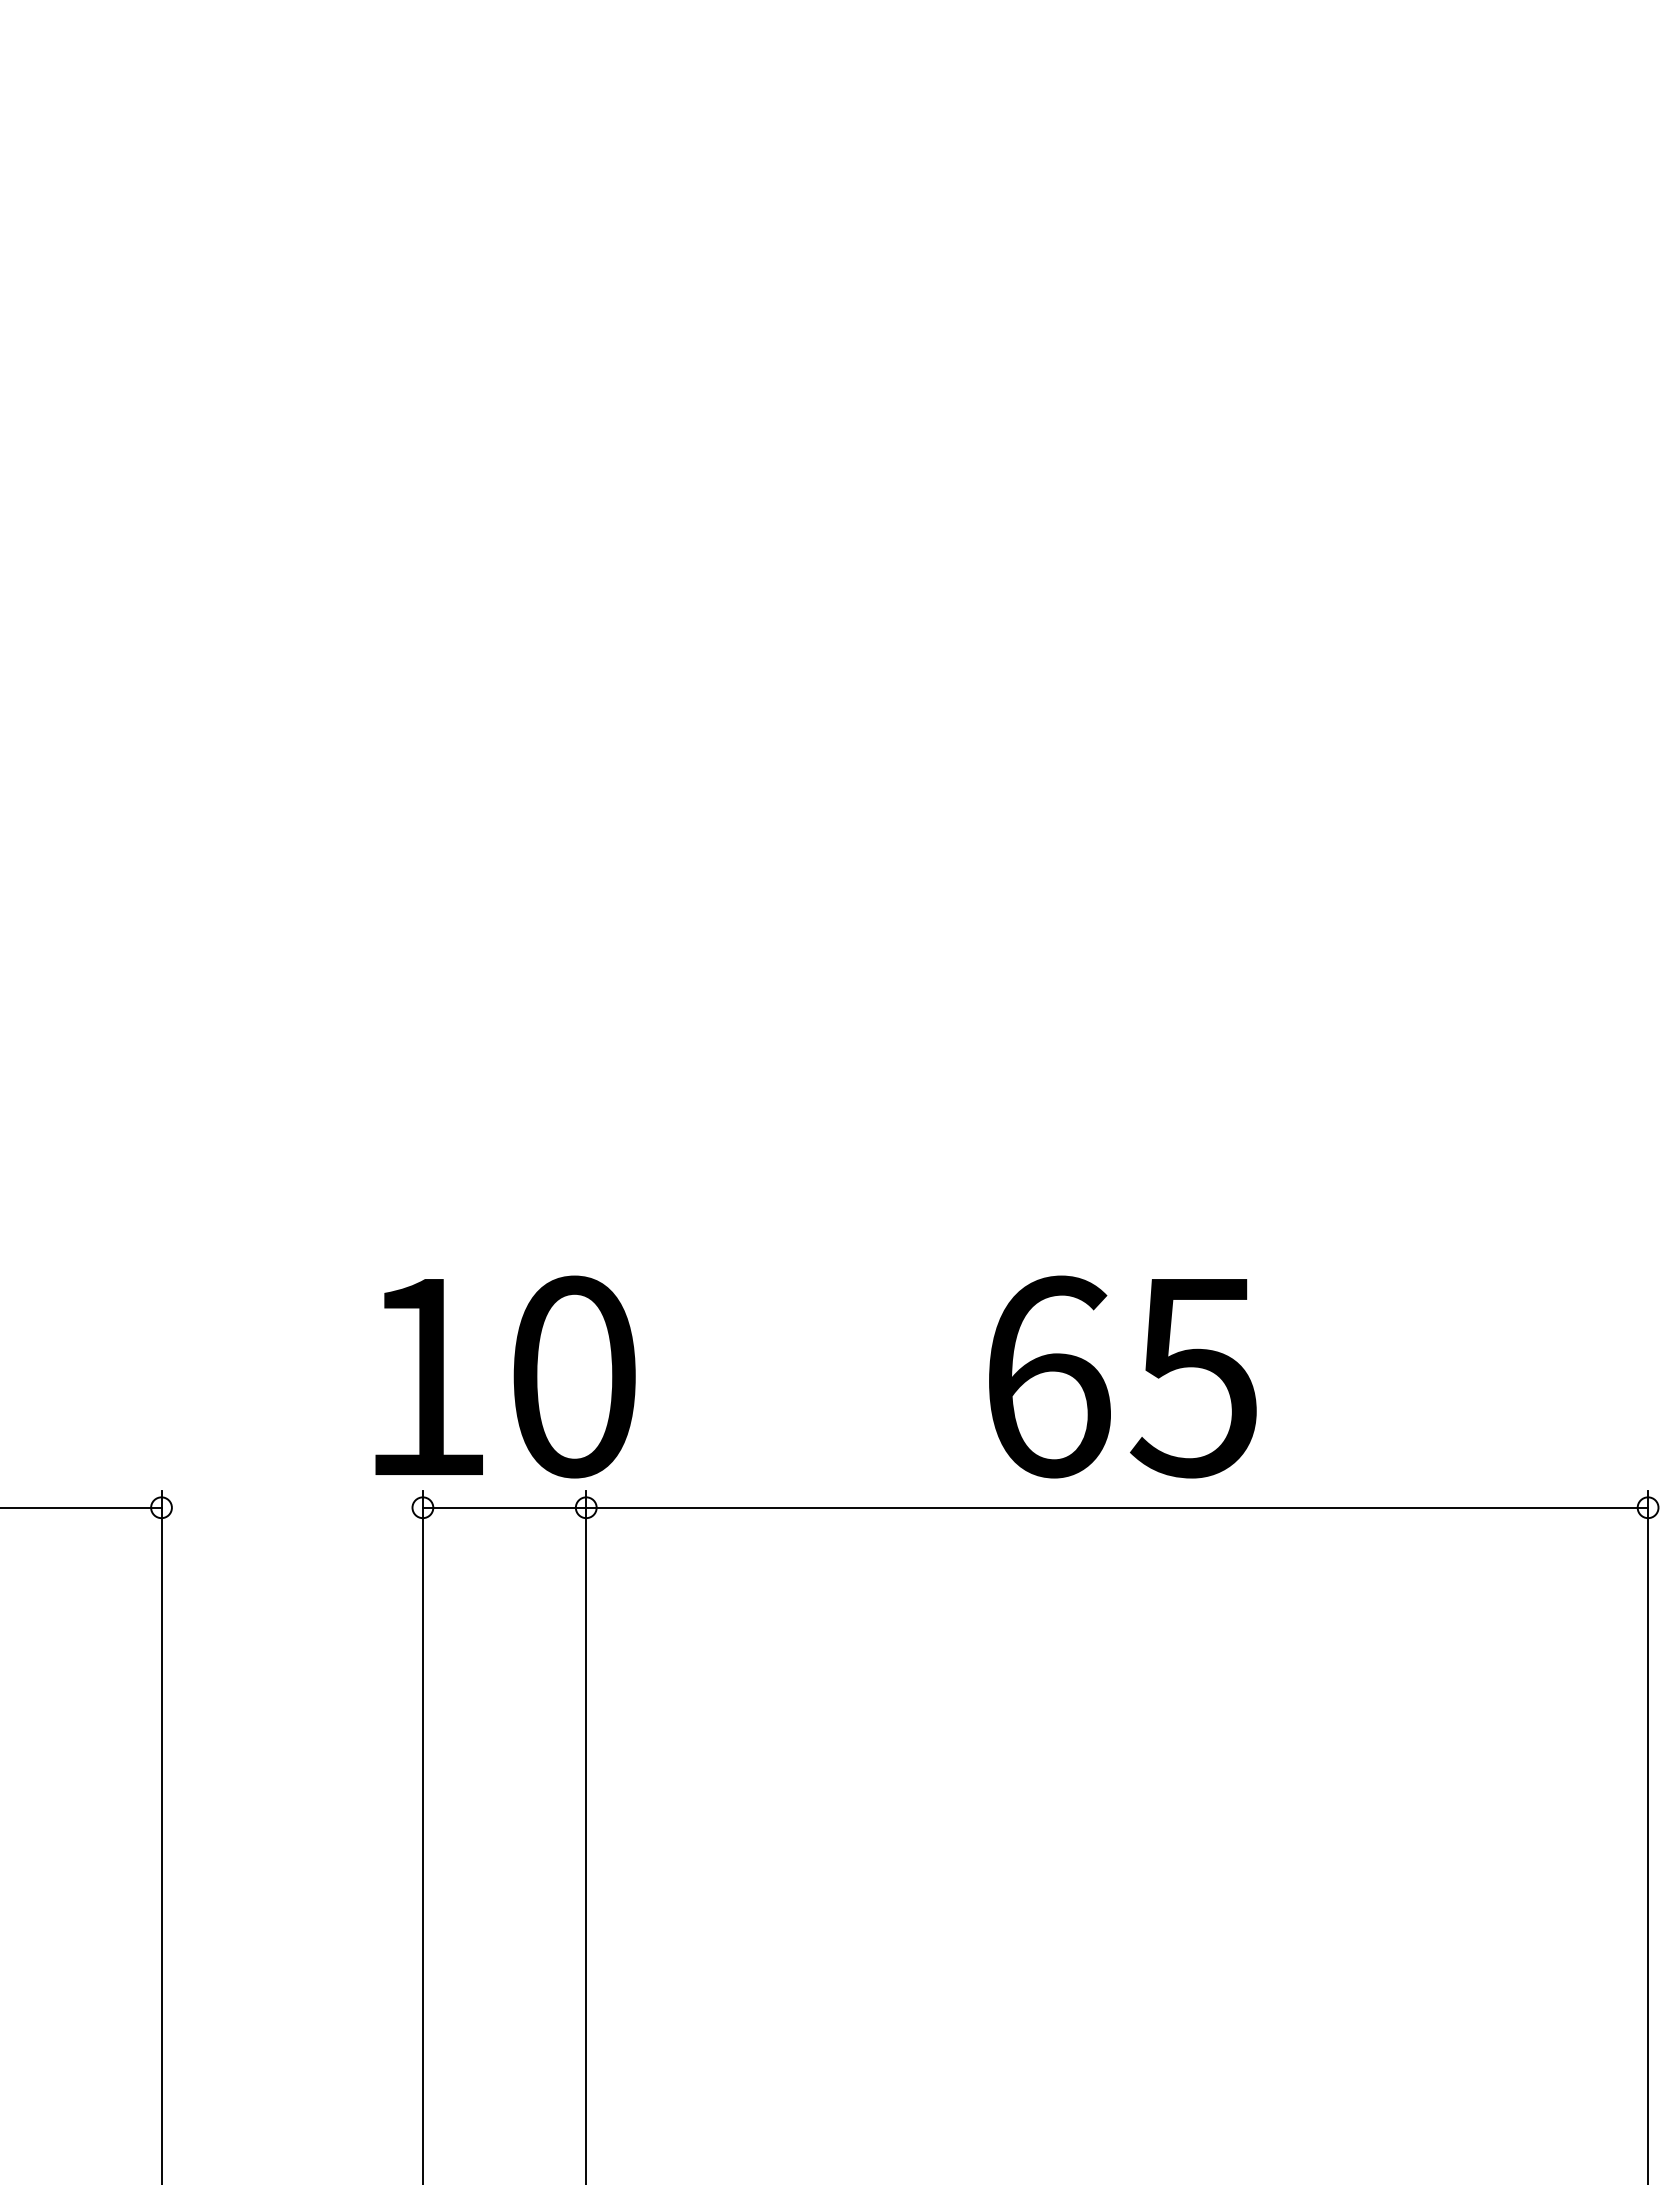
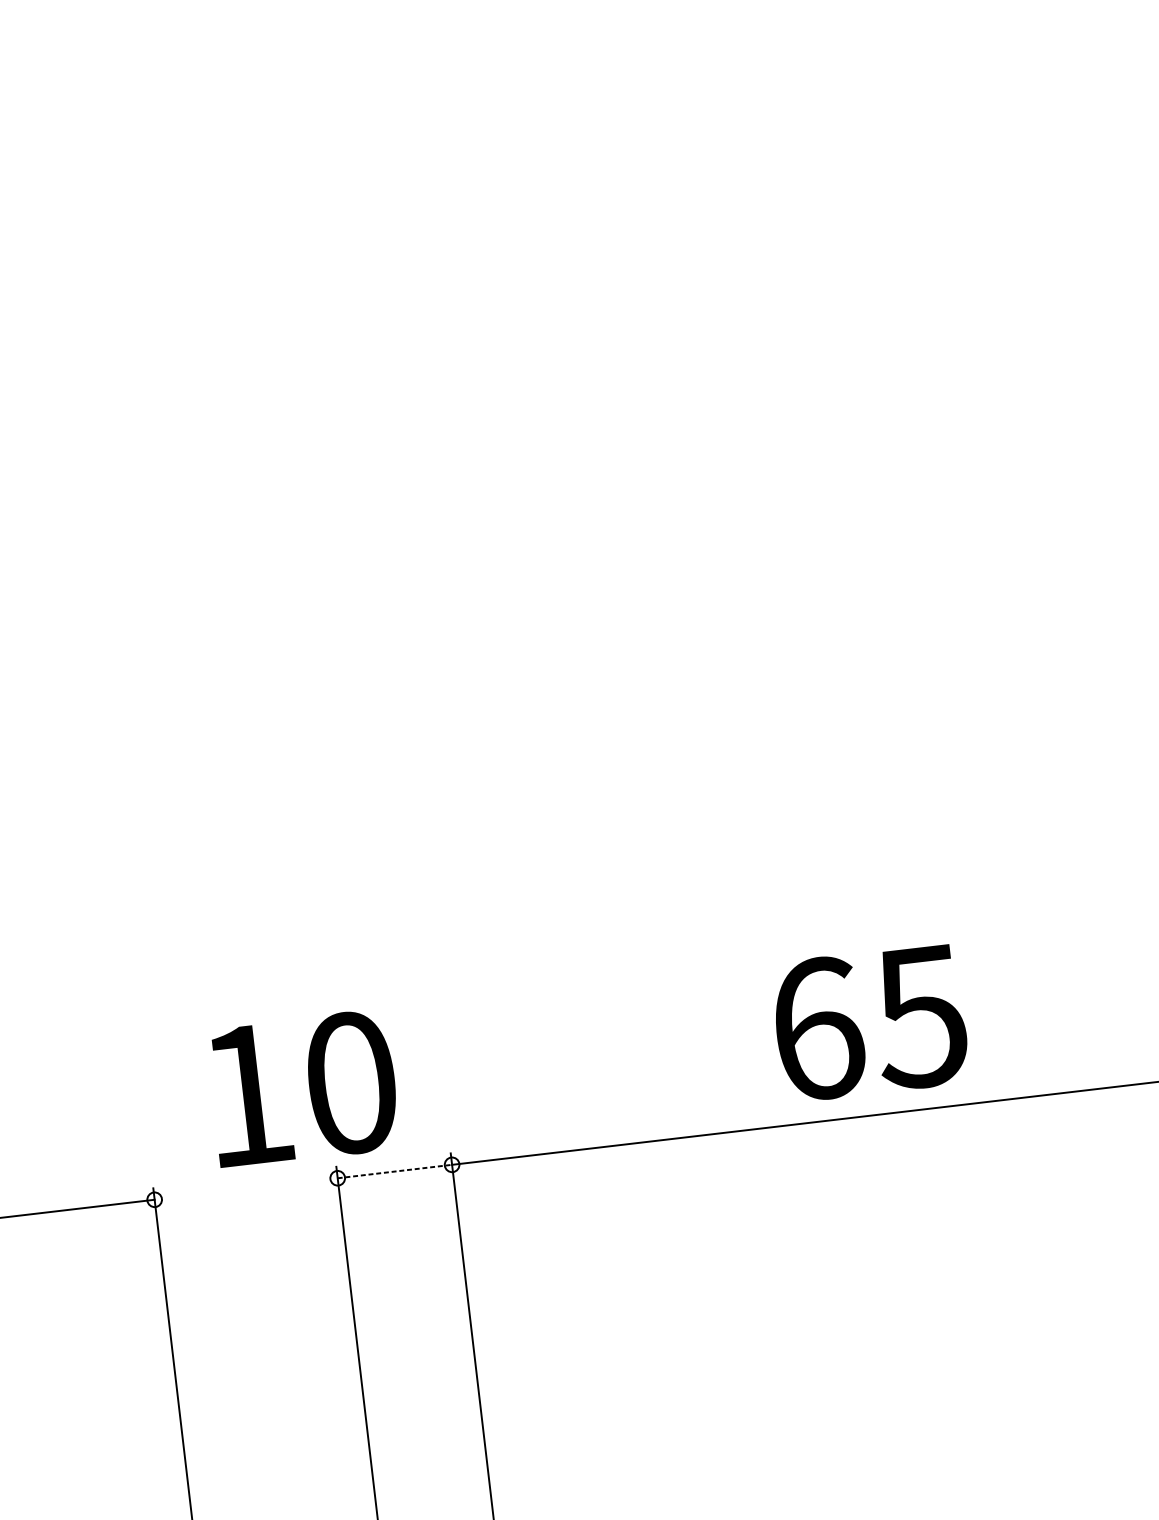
text: (505, 1376) -> (303, 1088), moved
text: (1122, 1376) -> (870, 1022), moved
line: (504, 1507) -> (394, 1171), solid -> dashed

